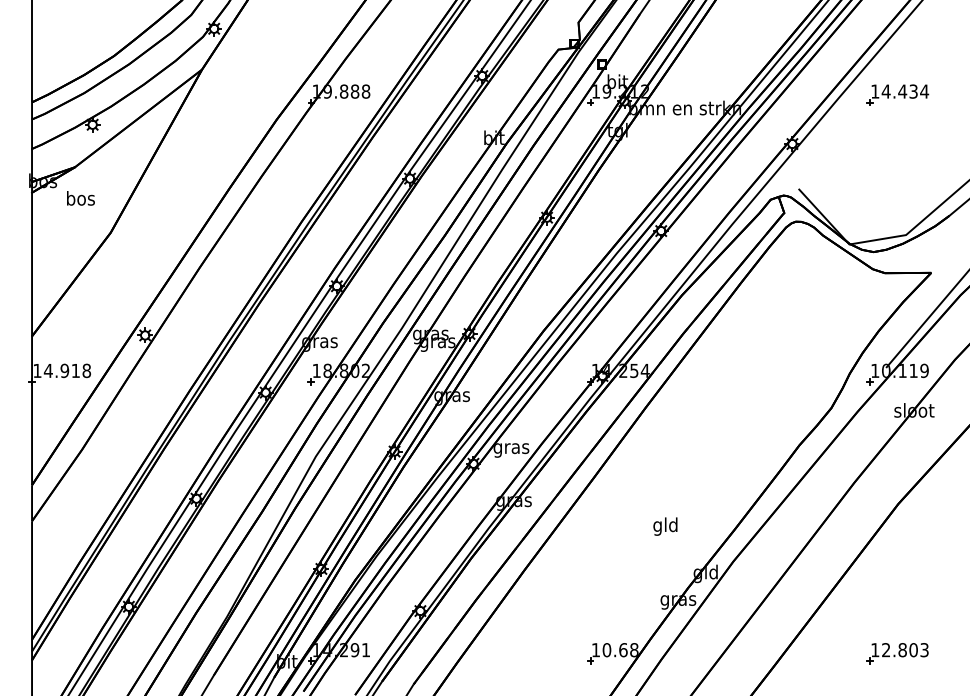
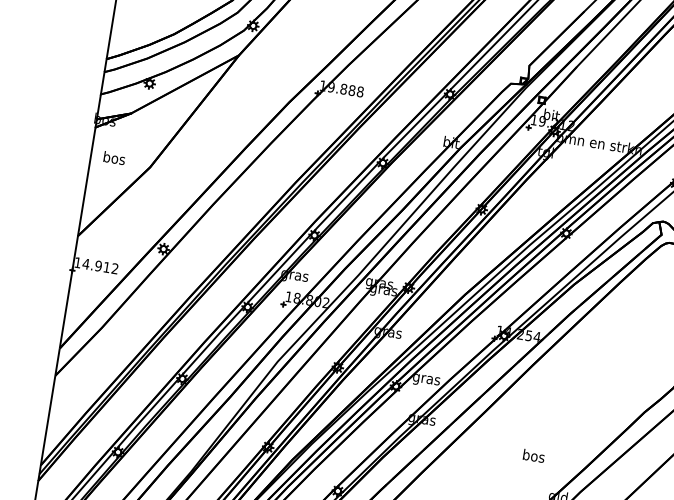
text: (80, 198) -> (114, 158), moved
text: (86, 370) -> (114, 268), 14.918 -> 14.912
text: (665, 526) -> (533, 457), gld -> bos

